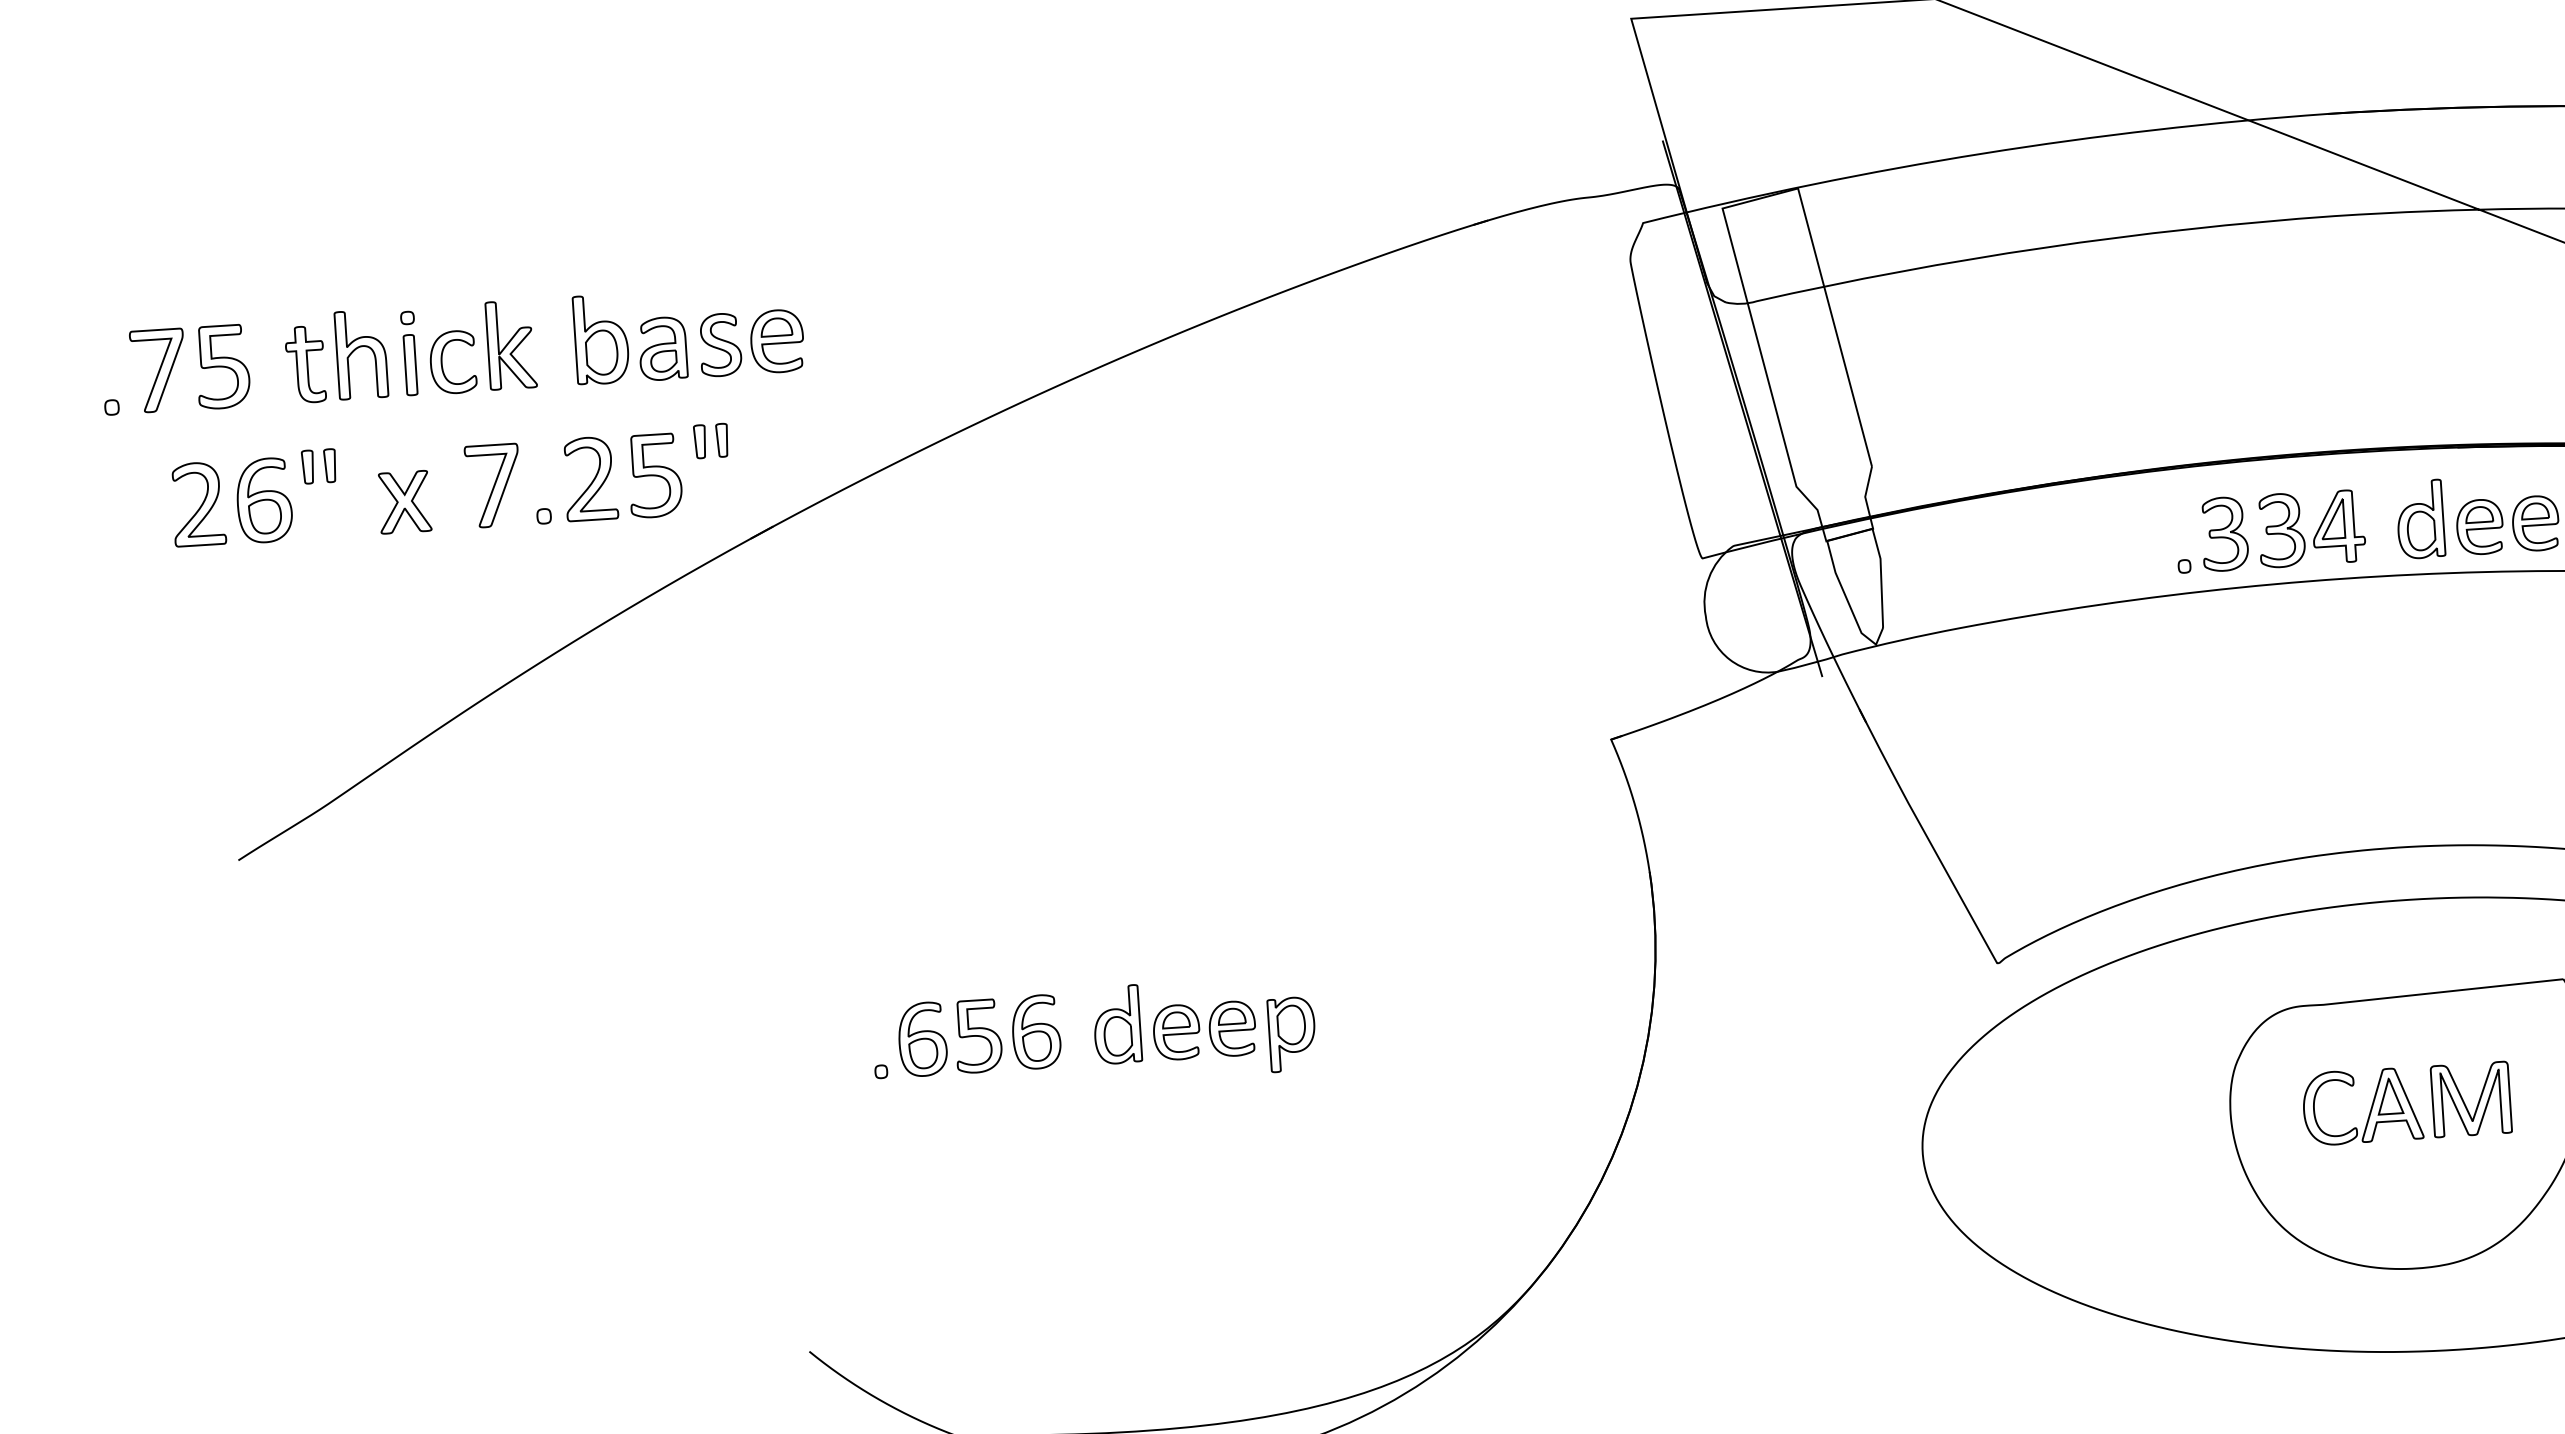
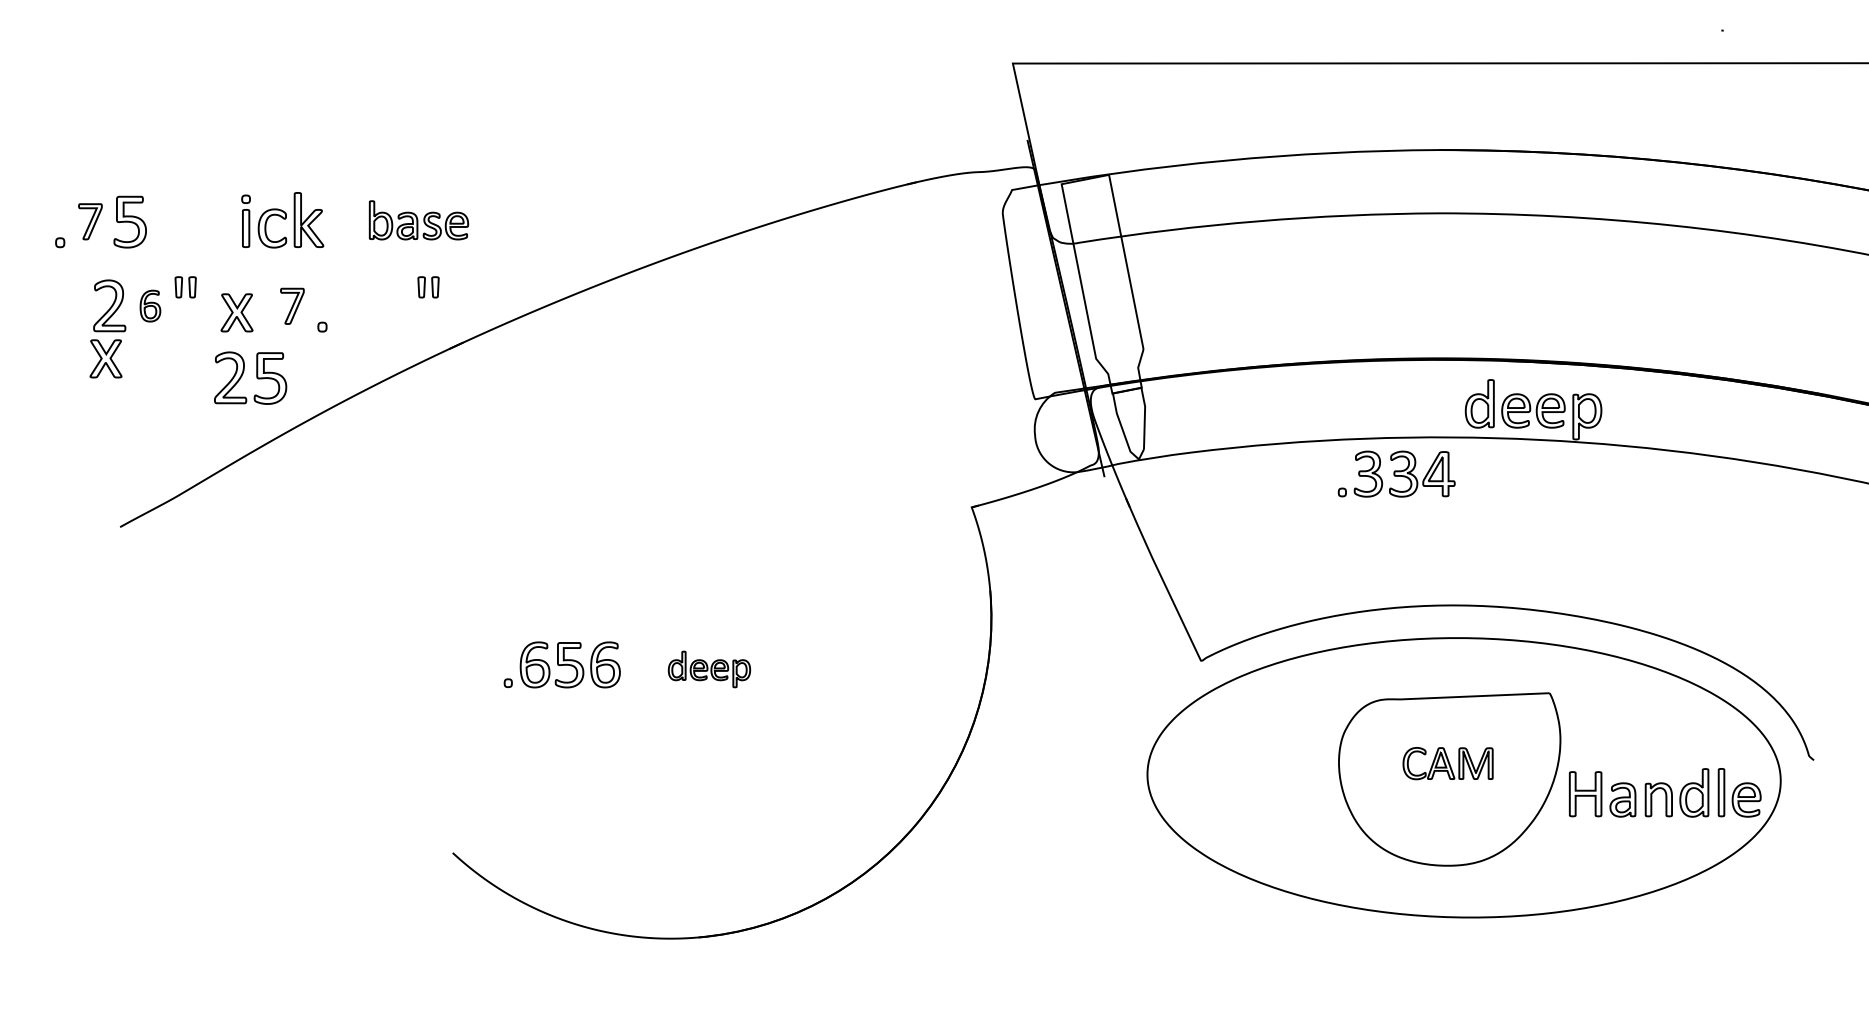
part: (688, 334) -> (418, 220), size x0.7
part: (336, 356) -> (200, 220), removed
part: (158, 370) -> (90, 221), size x0.7
part: (622, 476) -> (250, 377), moved
part: (493, 486) -> (292, 306), size x0.7
part: (264, 499) -> (150, 305), size x0.6
part: (2269, 530) -> (1396, 473), moved
part: (197, 589) -> (105, 358), added
part: (1204, 1028) -> (709, 669), size x0.6
part: (2405, 1103) -> (1447, 763), size x0.7

